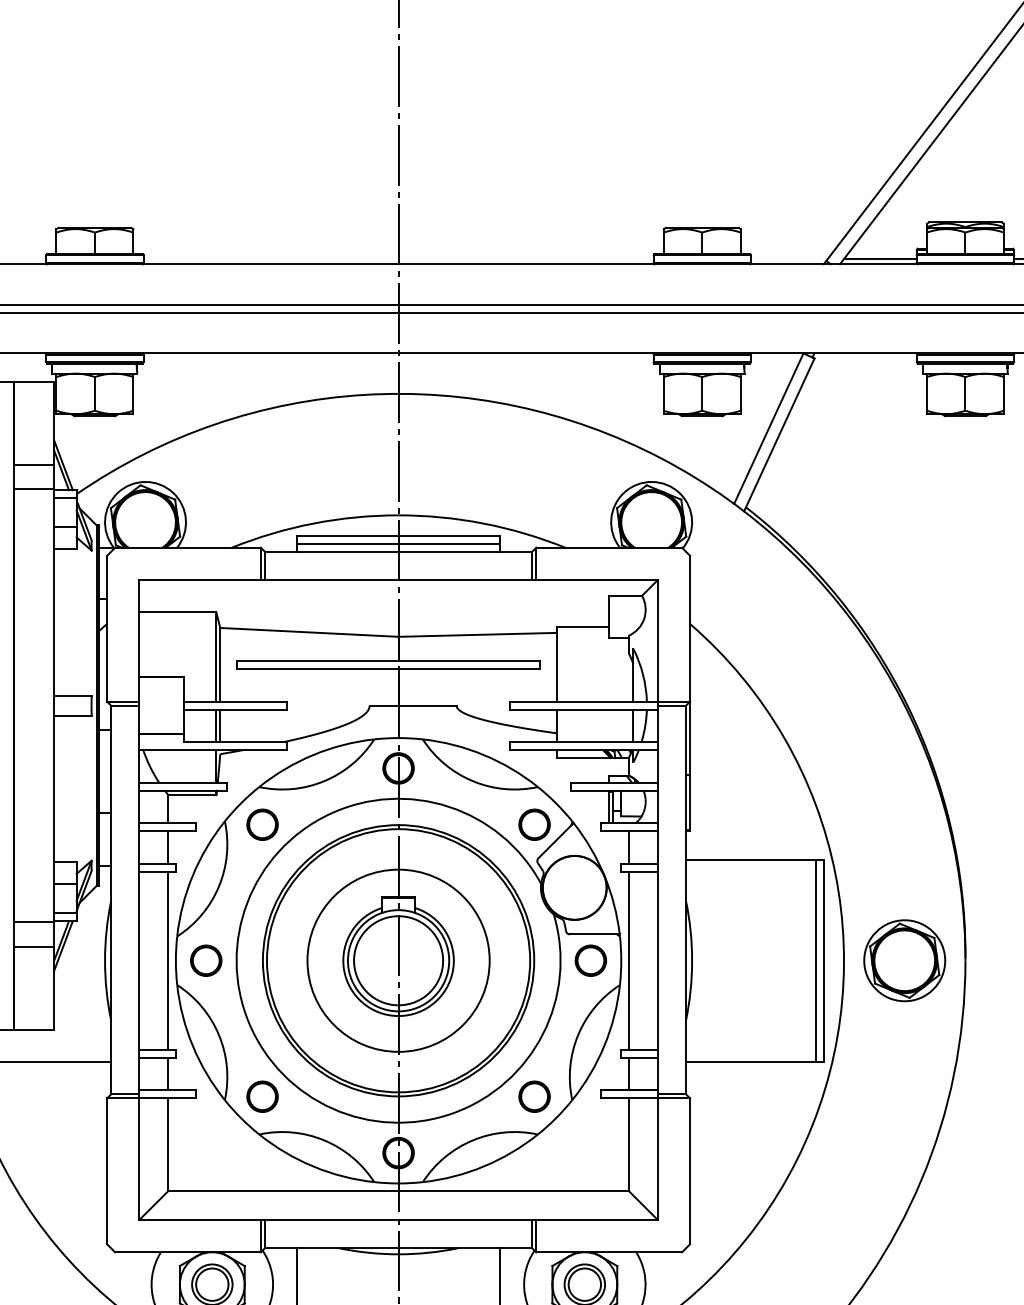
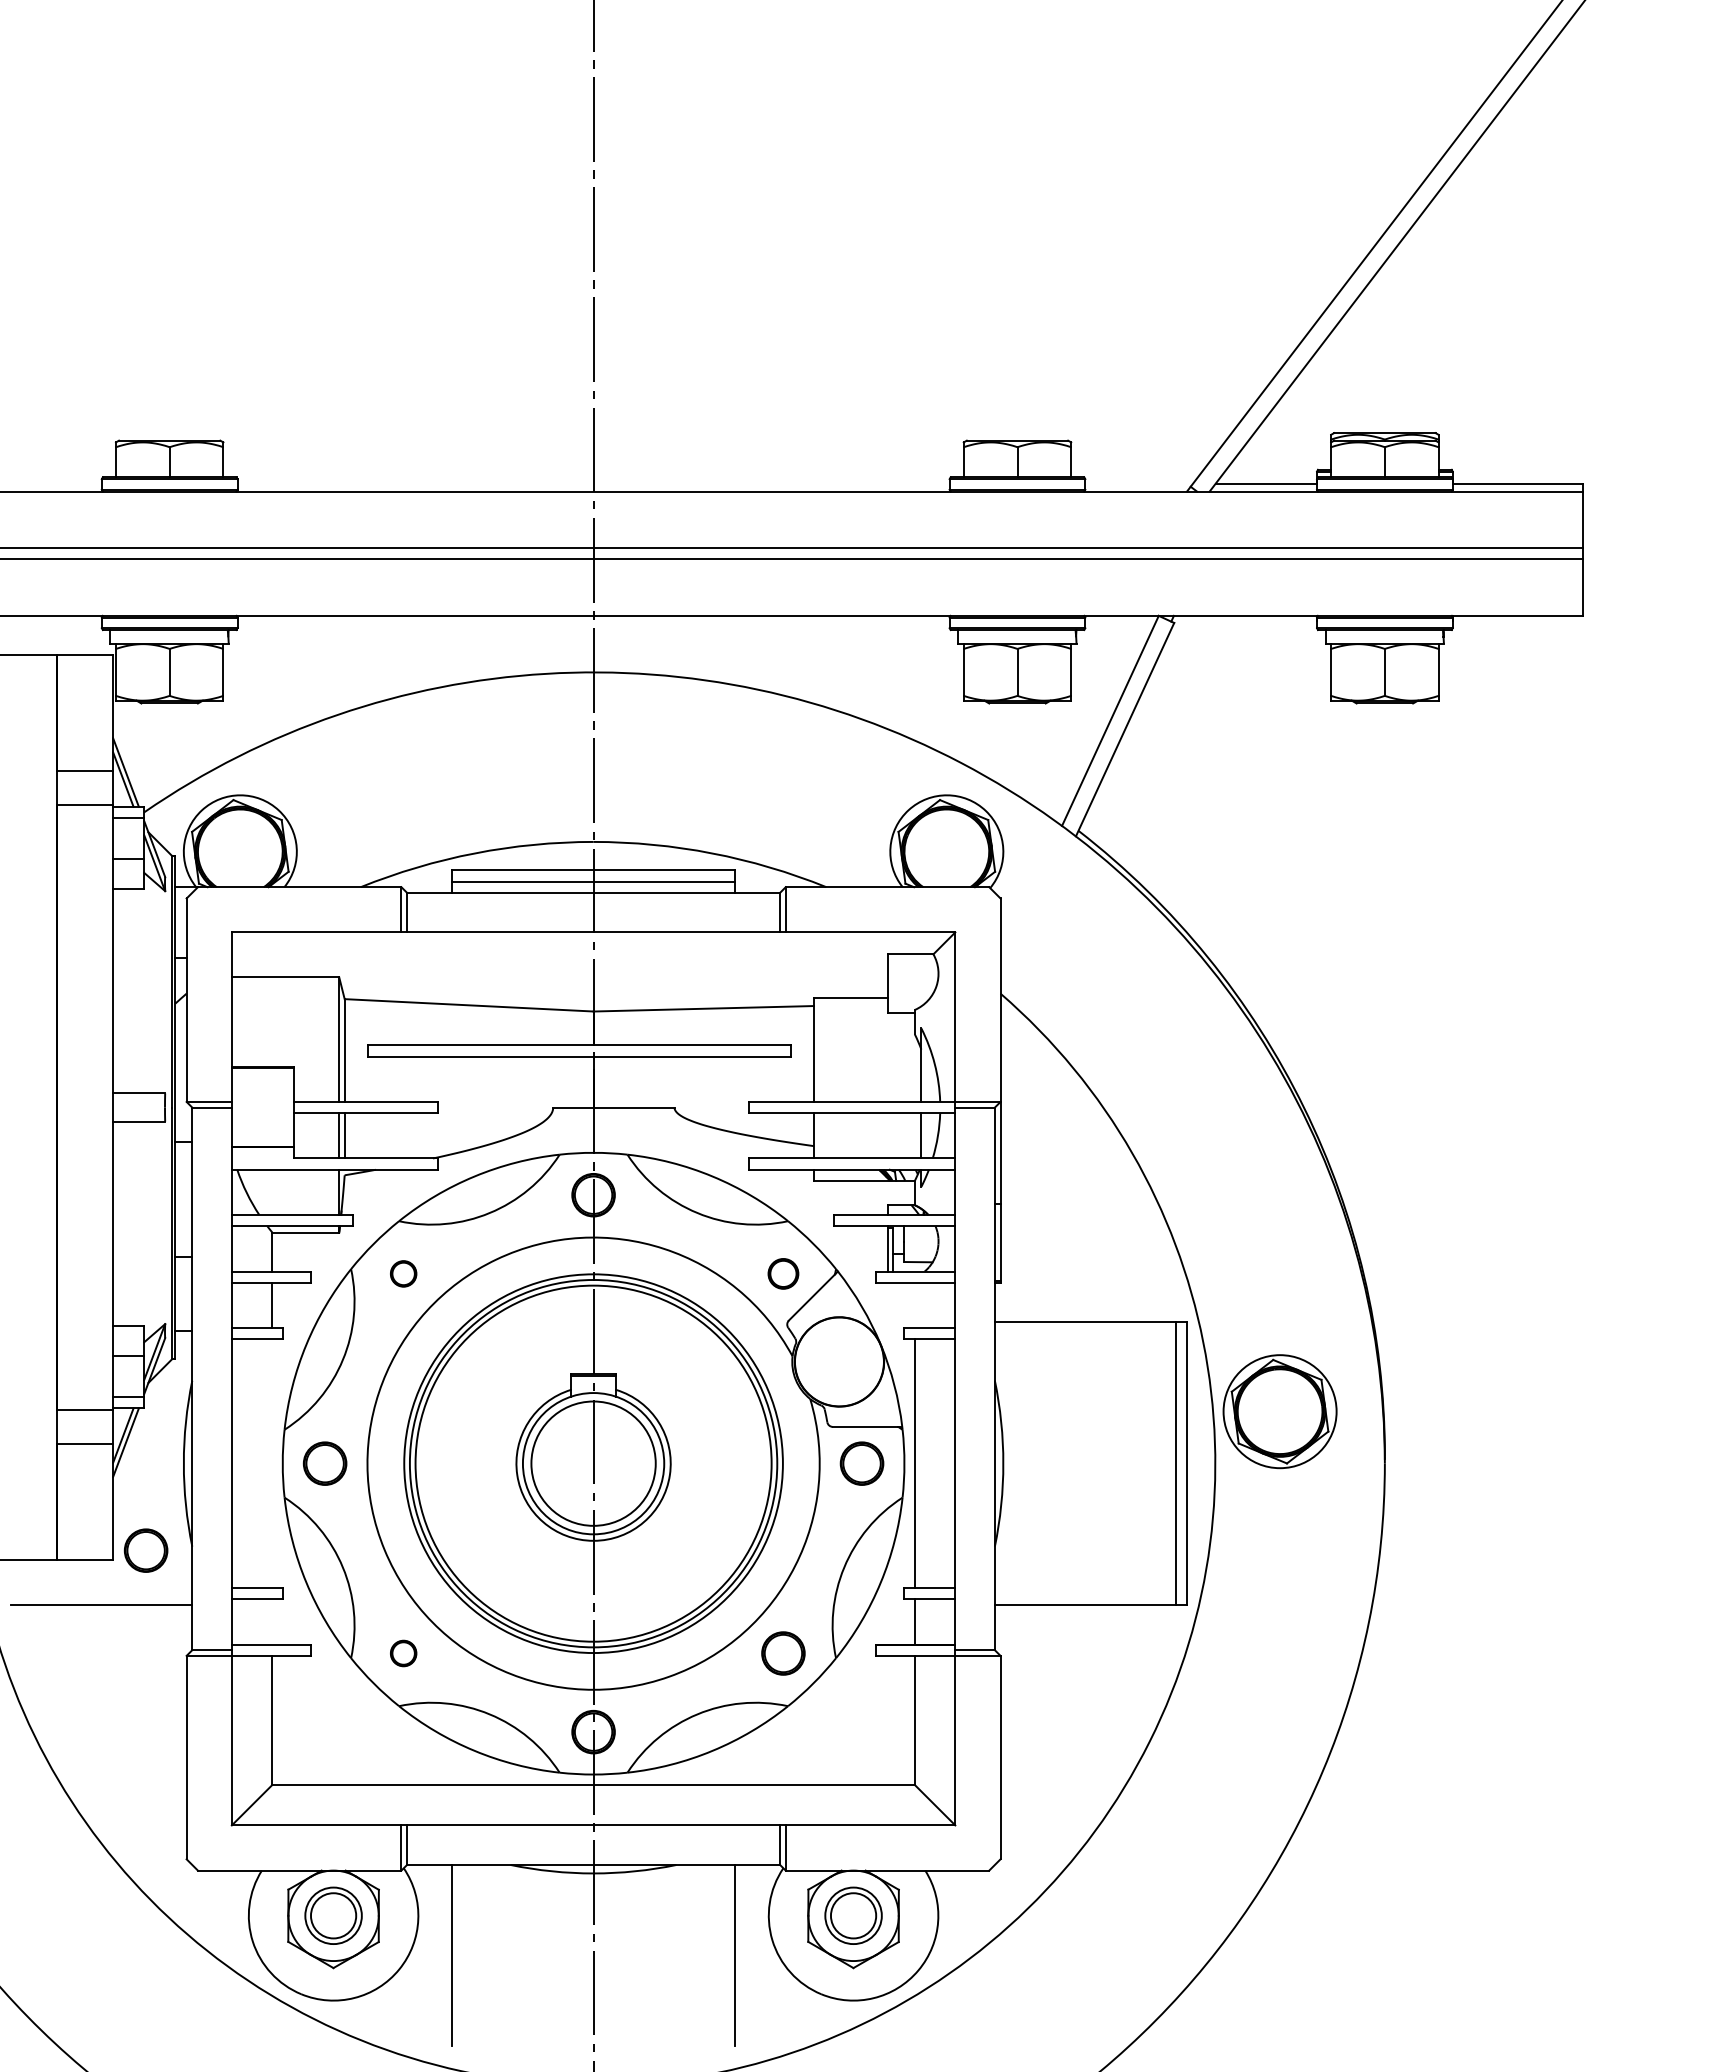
part: (262, 824) -> (403, 1273), size x0.6
part: (534, 824) -> (783, 1273), size x0.7
line: (628, 847) -> (914, 1305), removed
line: (168, 960) -> (272, 1463), removed
circle: (398, 960) -> (593, 1463), size x1.4
part: (904, 960) -> (1279, 1411), moved
part: (77, 1022) -> (145, 1550), added
line: (168, 1073) -> (272, 1621), removed
part: (262, 1096) -> (403, 1653), size x0.6

